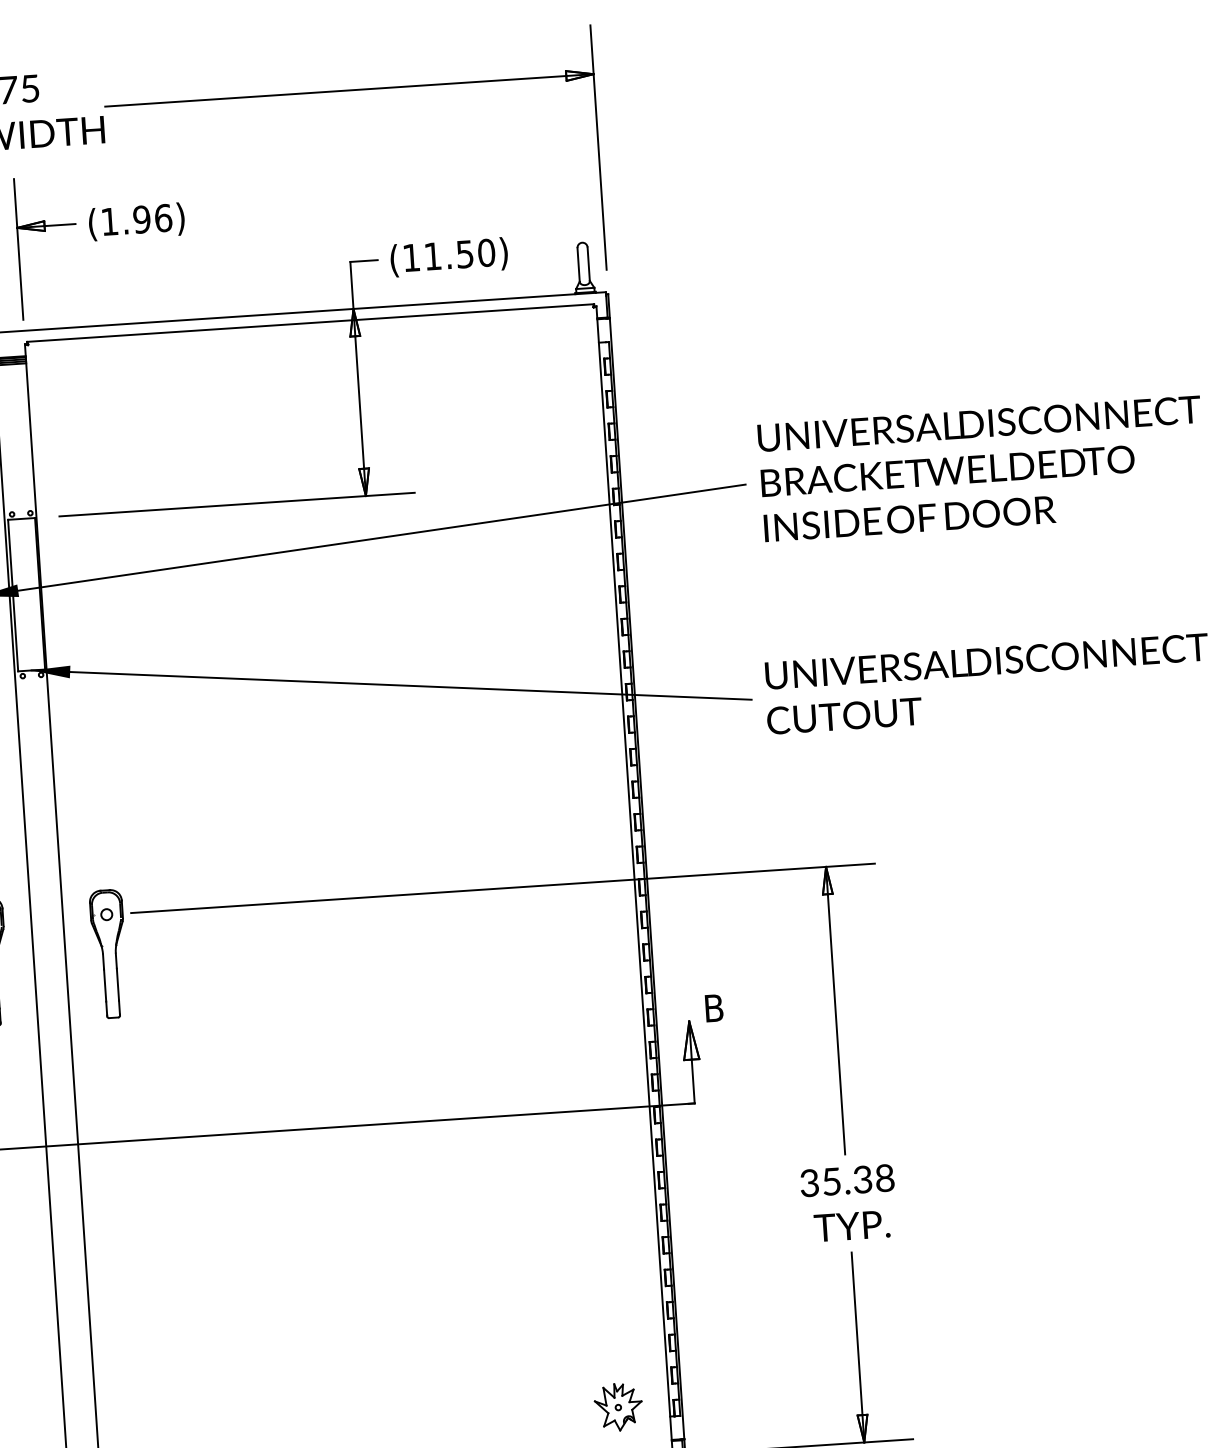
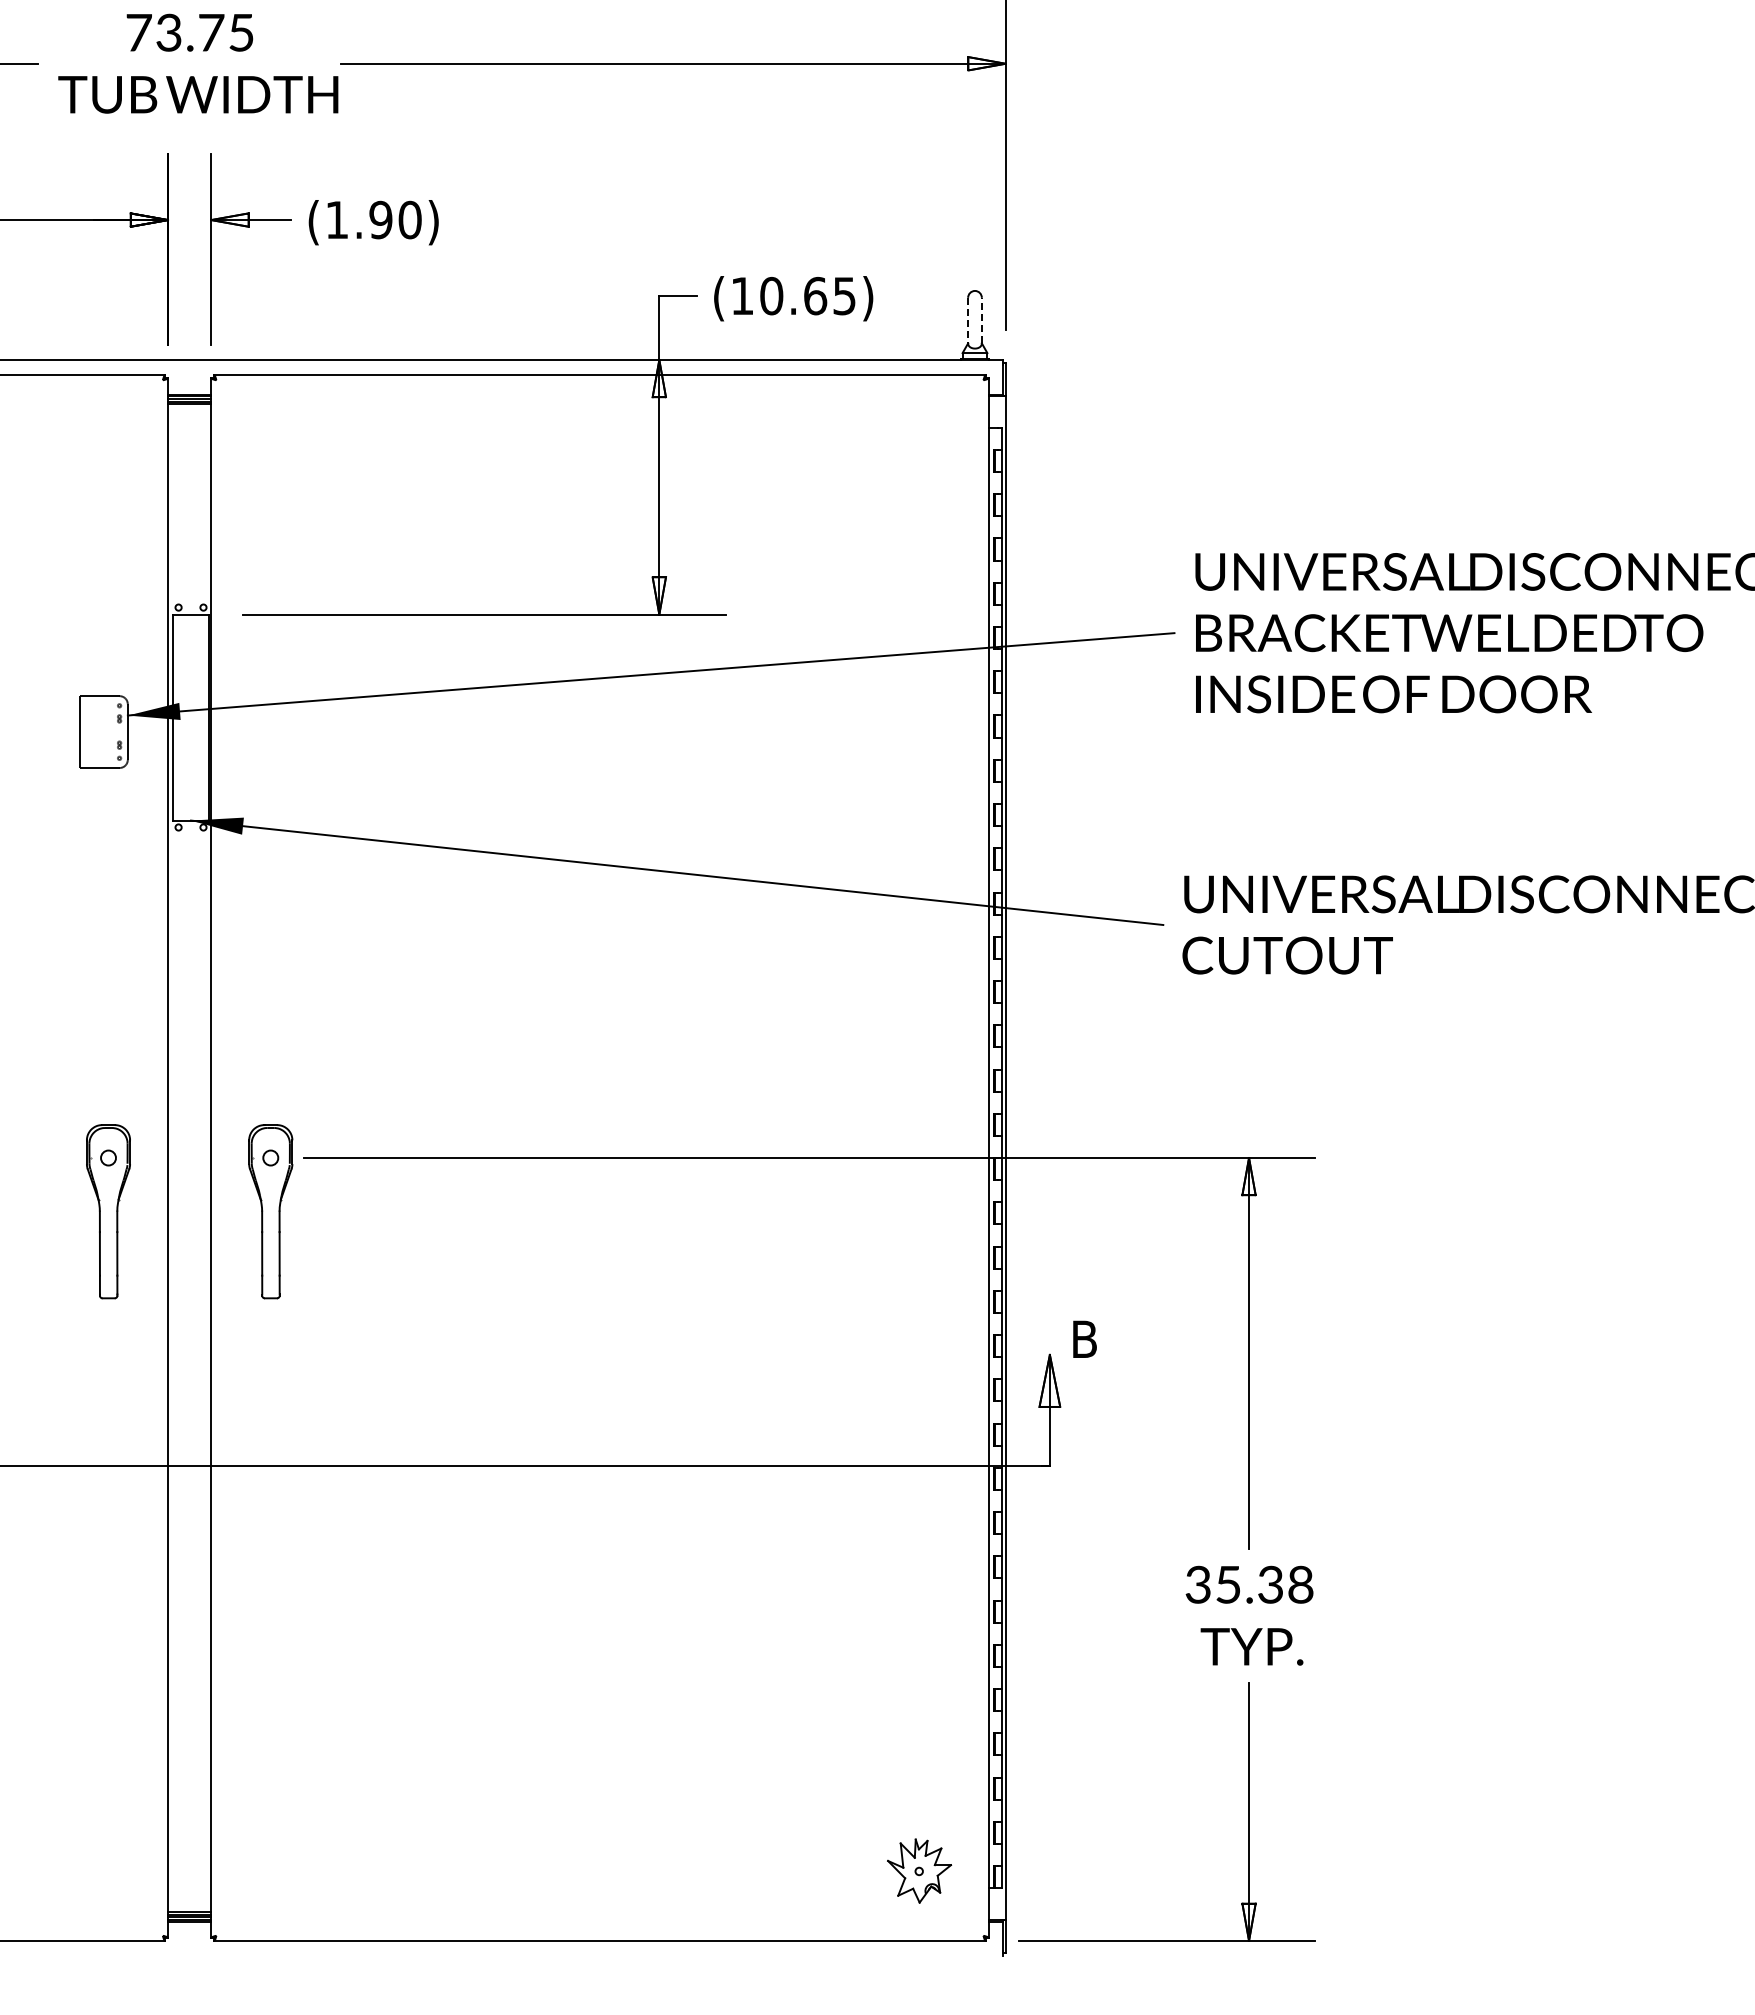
text: (162, 217) -> (409, 219), (1.96) -> (1.90)
text: (460, 254) -> (808, 295), (11.50) -> (10.65)
line: (578, 264) -> (968, 320), solid -> dashed
line: (588, 264) -> (981, 320), solid -> dashed

